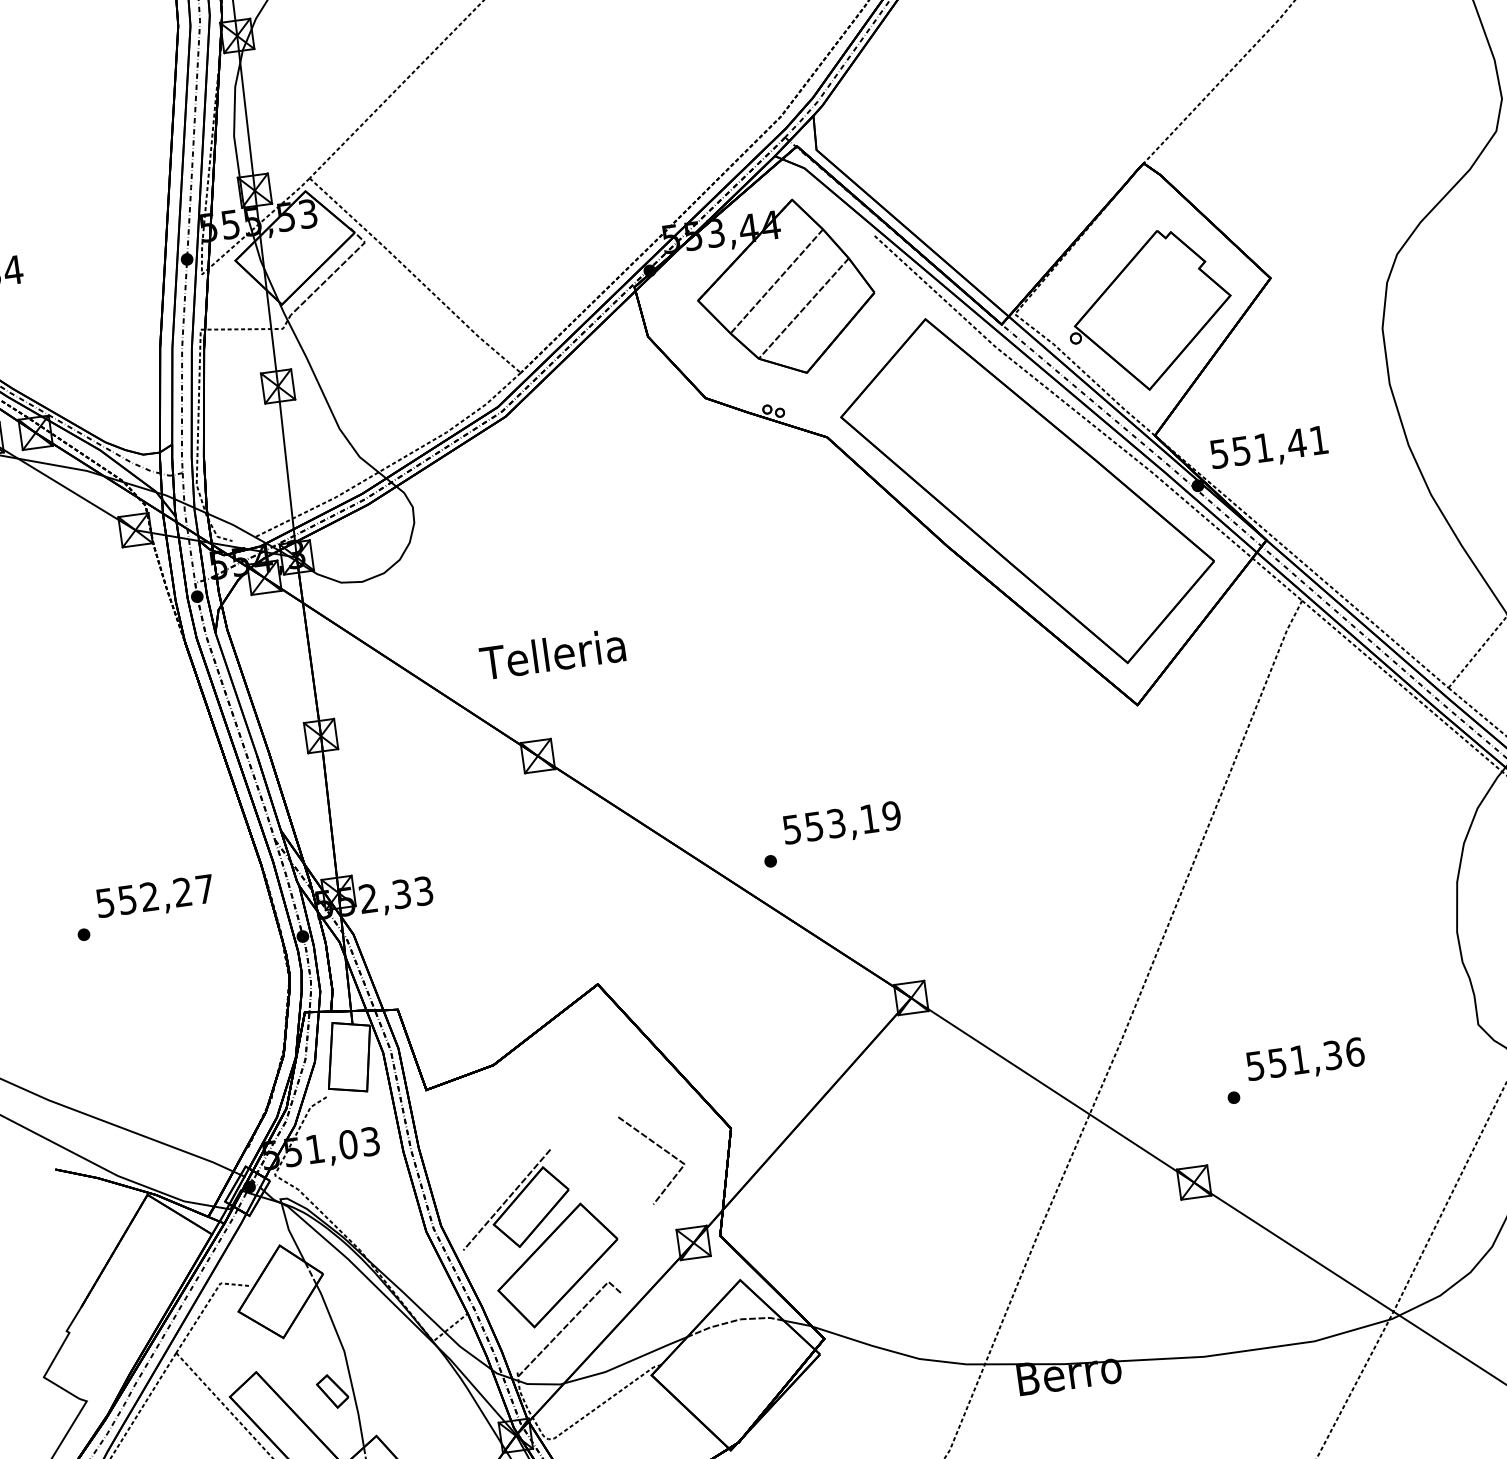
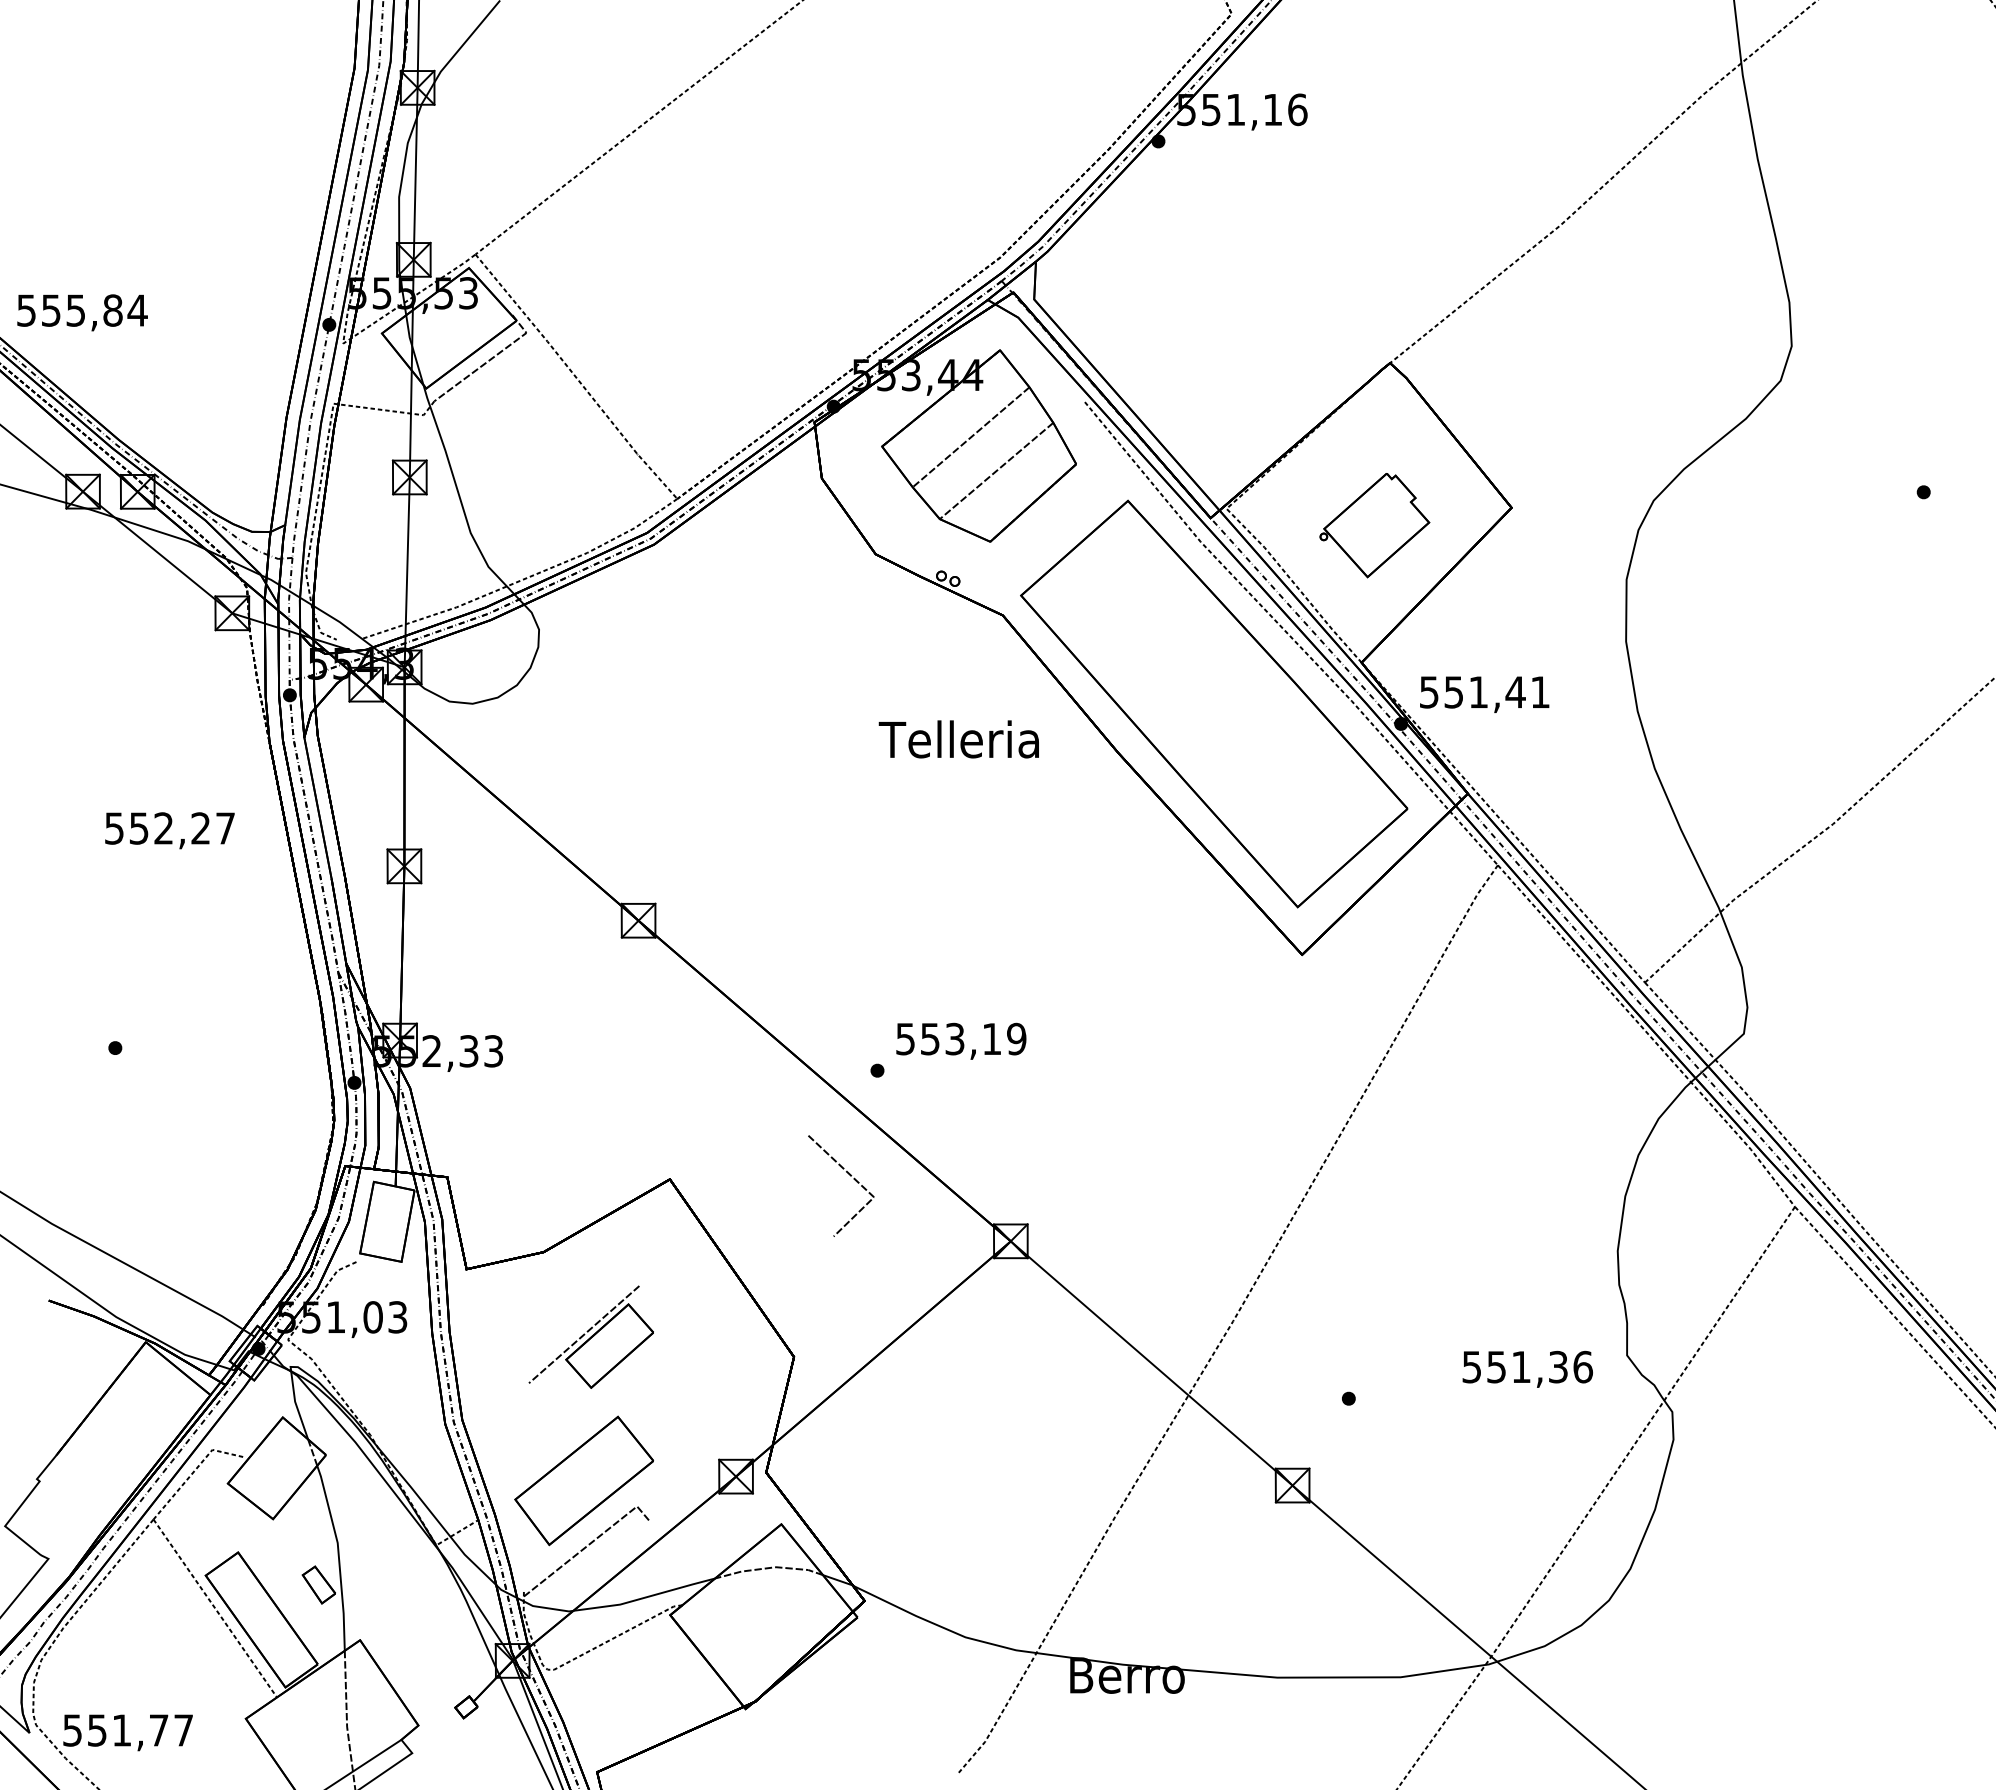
part: (1149, 311) -> (1374, 525), size x0.6
text: (552, 654) -> (958, 739), moved
text: (155, 897) -> (169, 830), moved
text: (1305, 1060) -> (1527, 1368), moved
line: (661, 1148) -> (850, 1176), moved
part: (512, 1200) -> (590, 1336), moved

